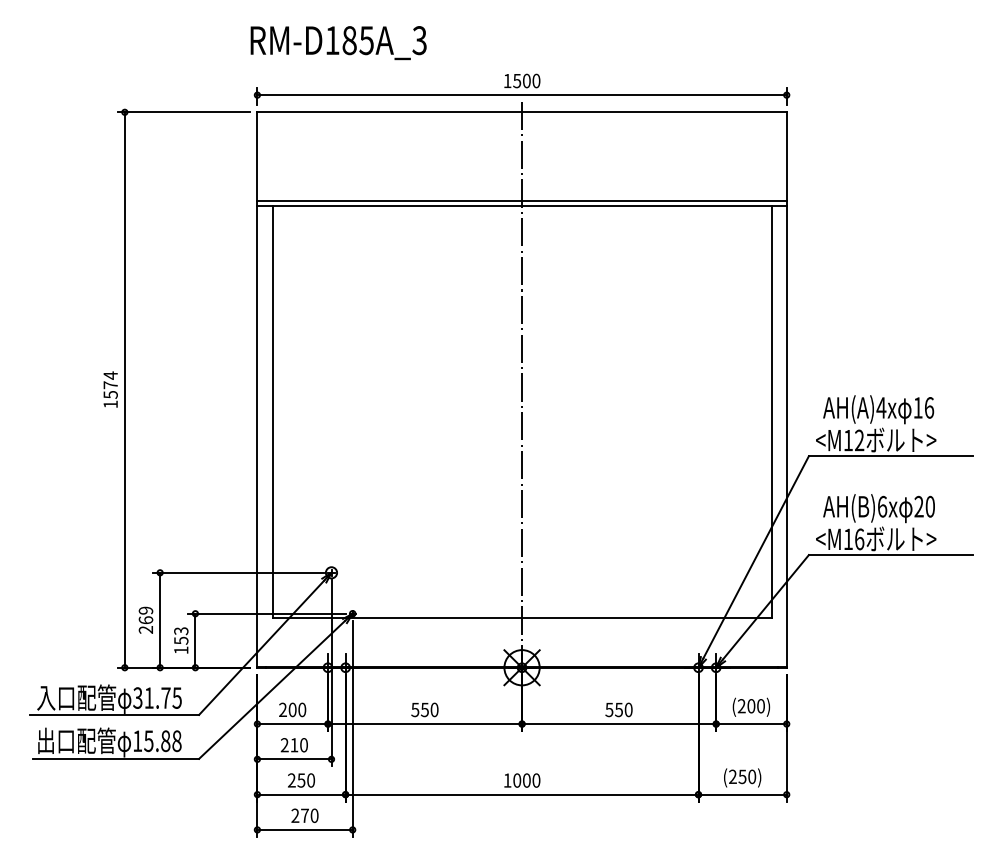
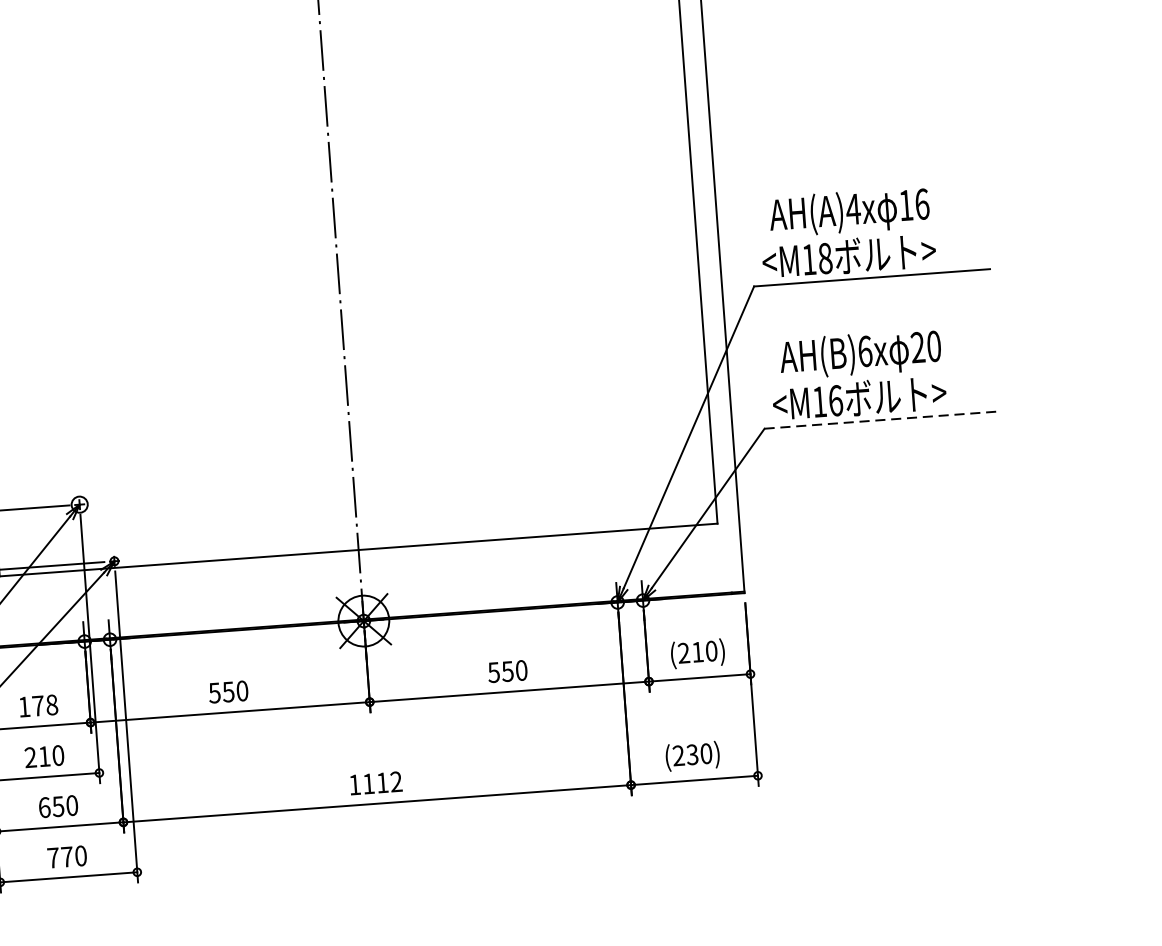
text: (859, 440) -> (825, 258), <M12 -> <M18
line: (890, 555) -> (881, 420), solid -> dashed
text: (751, 706) -> (697, 652), (200) -> (210)
text: (292, 709) -> (38, 705), 200 -> 178
text: (742, 776) -> (692, 754), (250) -> (230)
text: (291, 780) -> (44, 807), 250 -> 650
text: (526, 780) -> (382, 782), 1000 -> 1112
text: (295, 815) -> (53, 857), 270 -> 770

